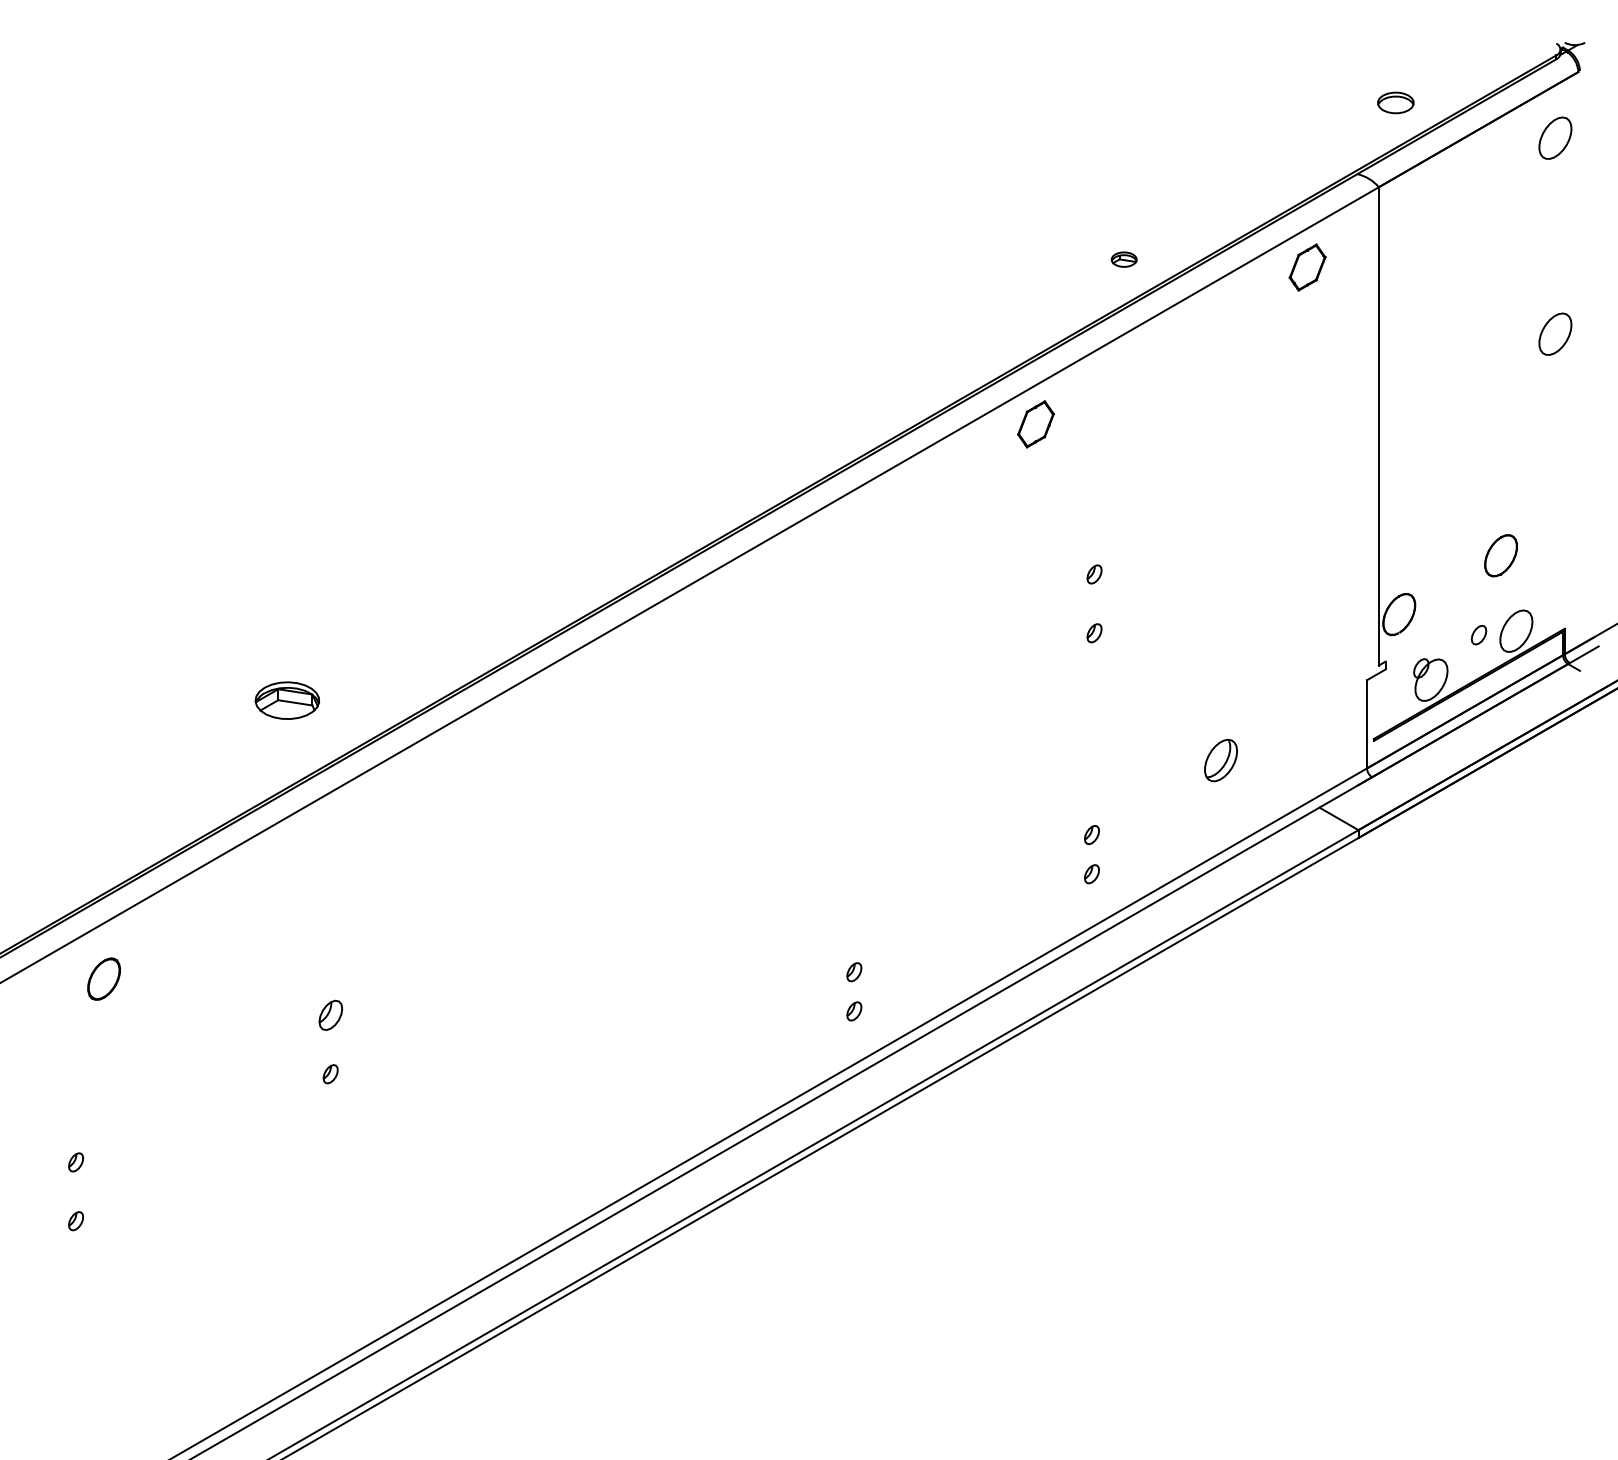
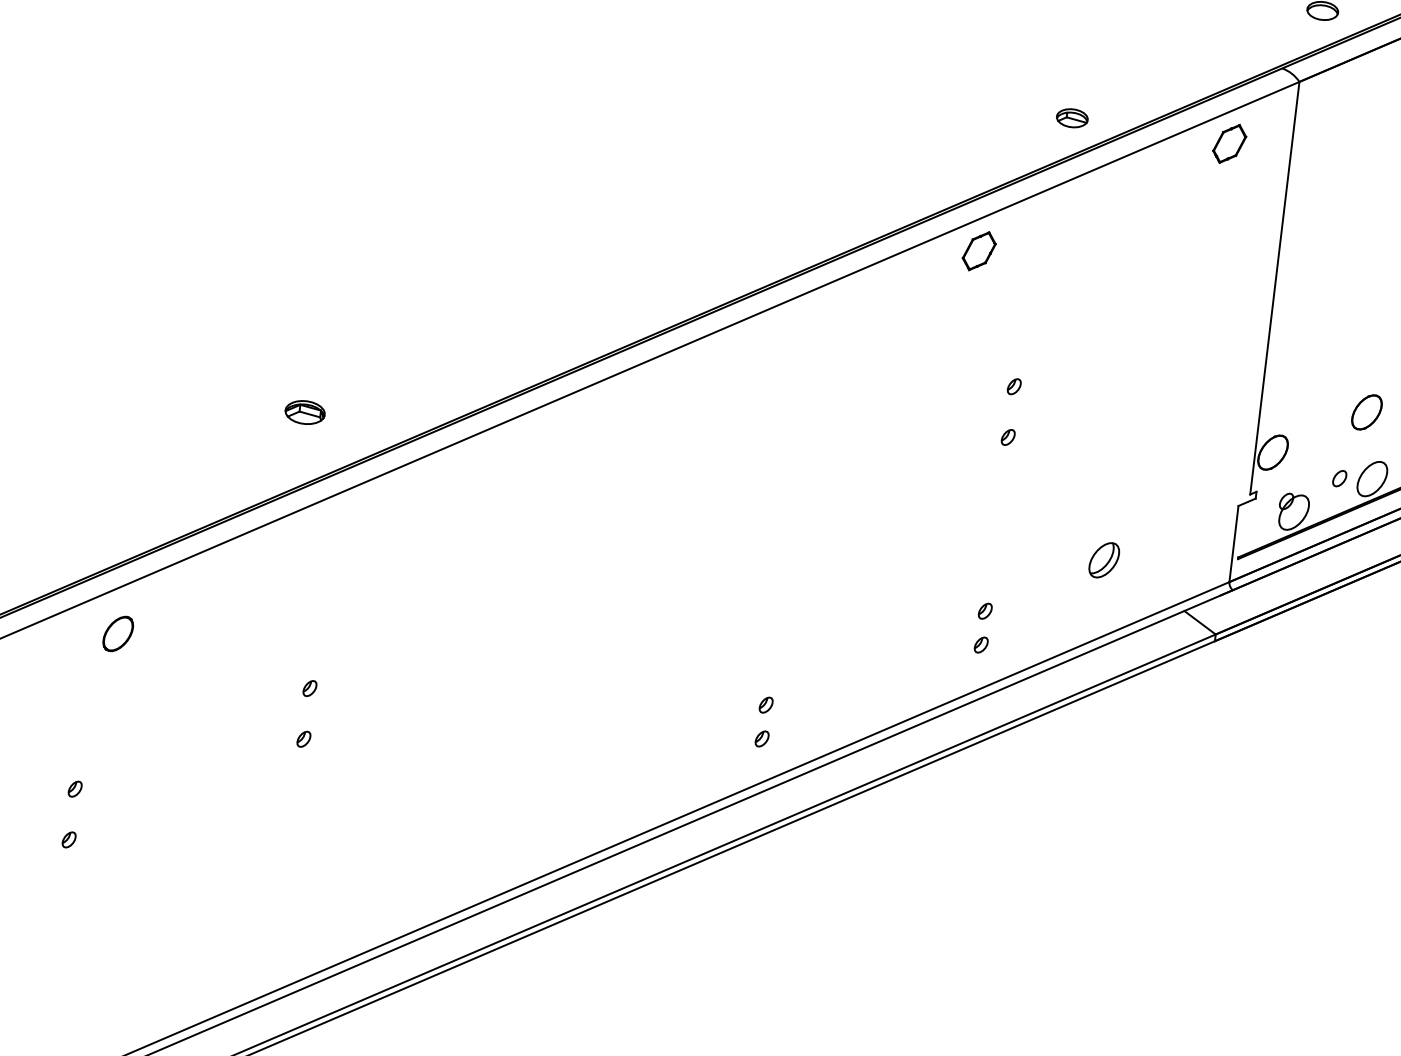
part: (1123, 259) -> (1071, 118), size x1.43
part: (287, 700) -> (305, 412), size x0.71
part: (330, 1015) -> (309, 688), size x0.62

